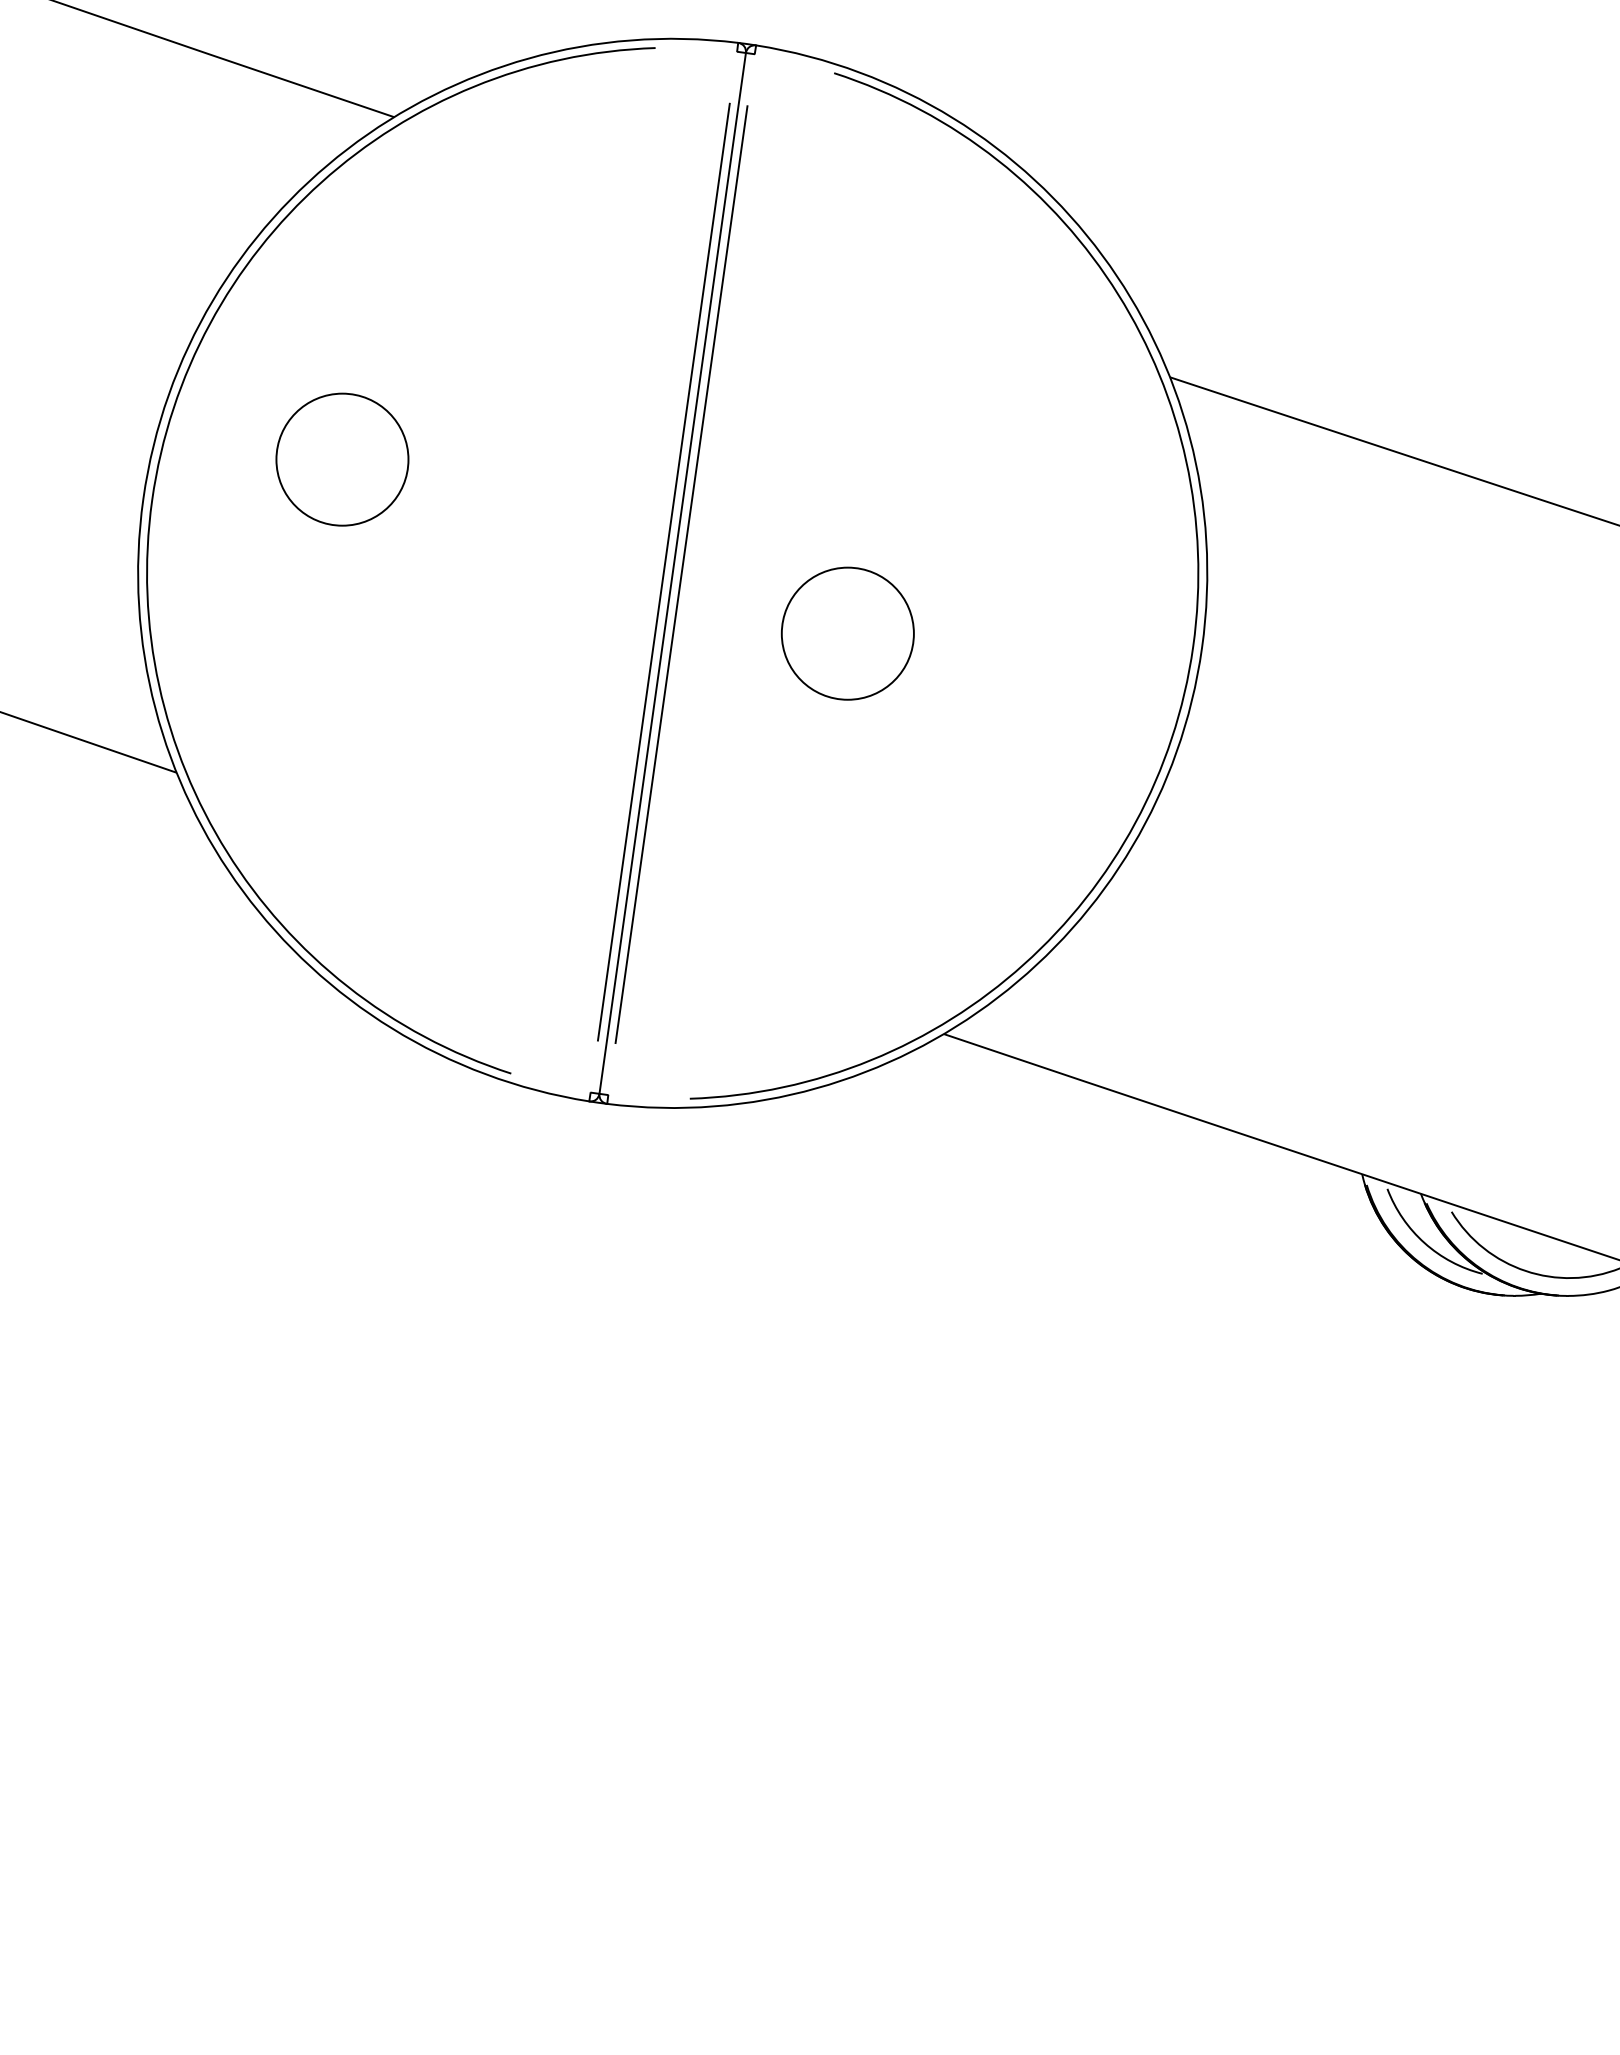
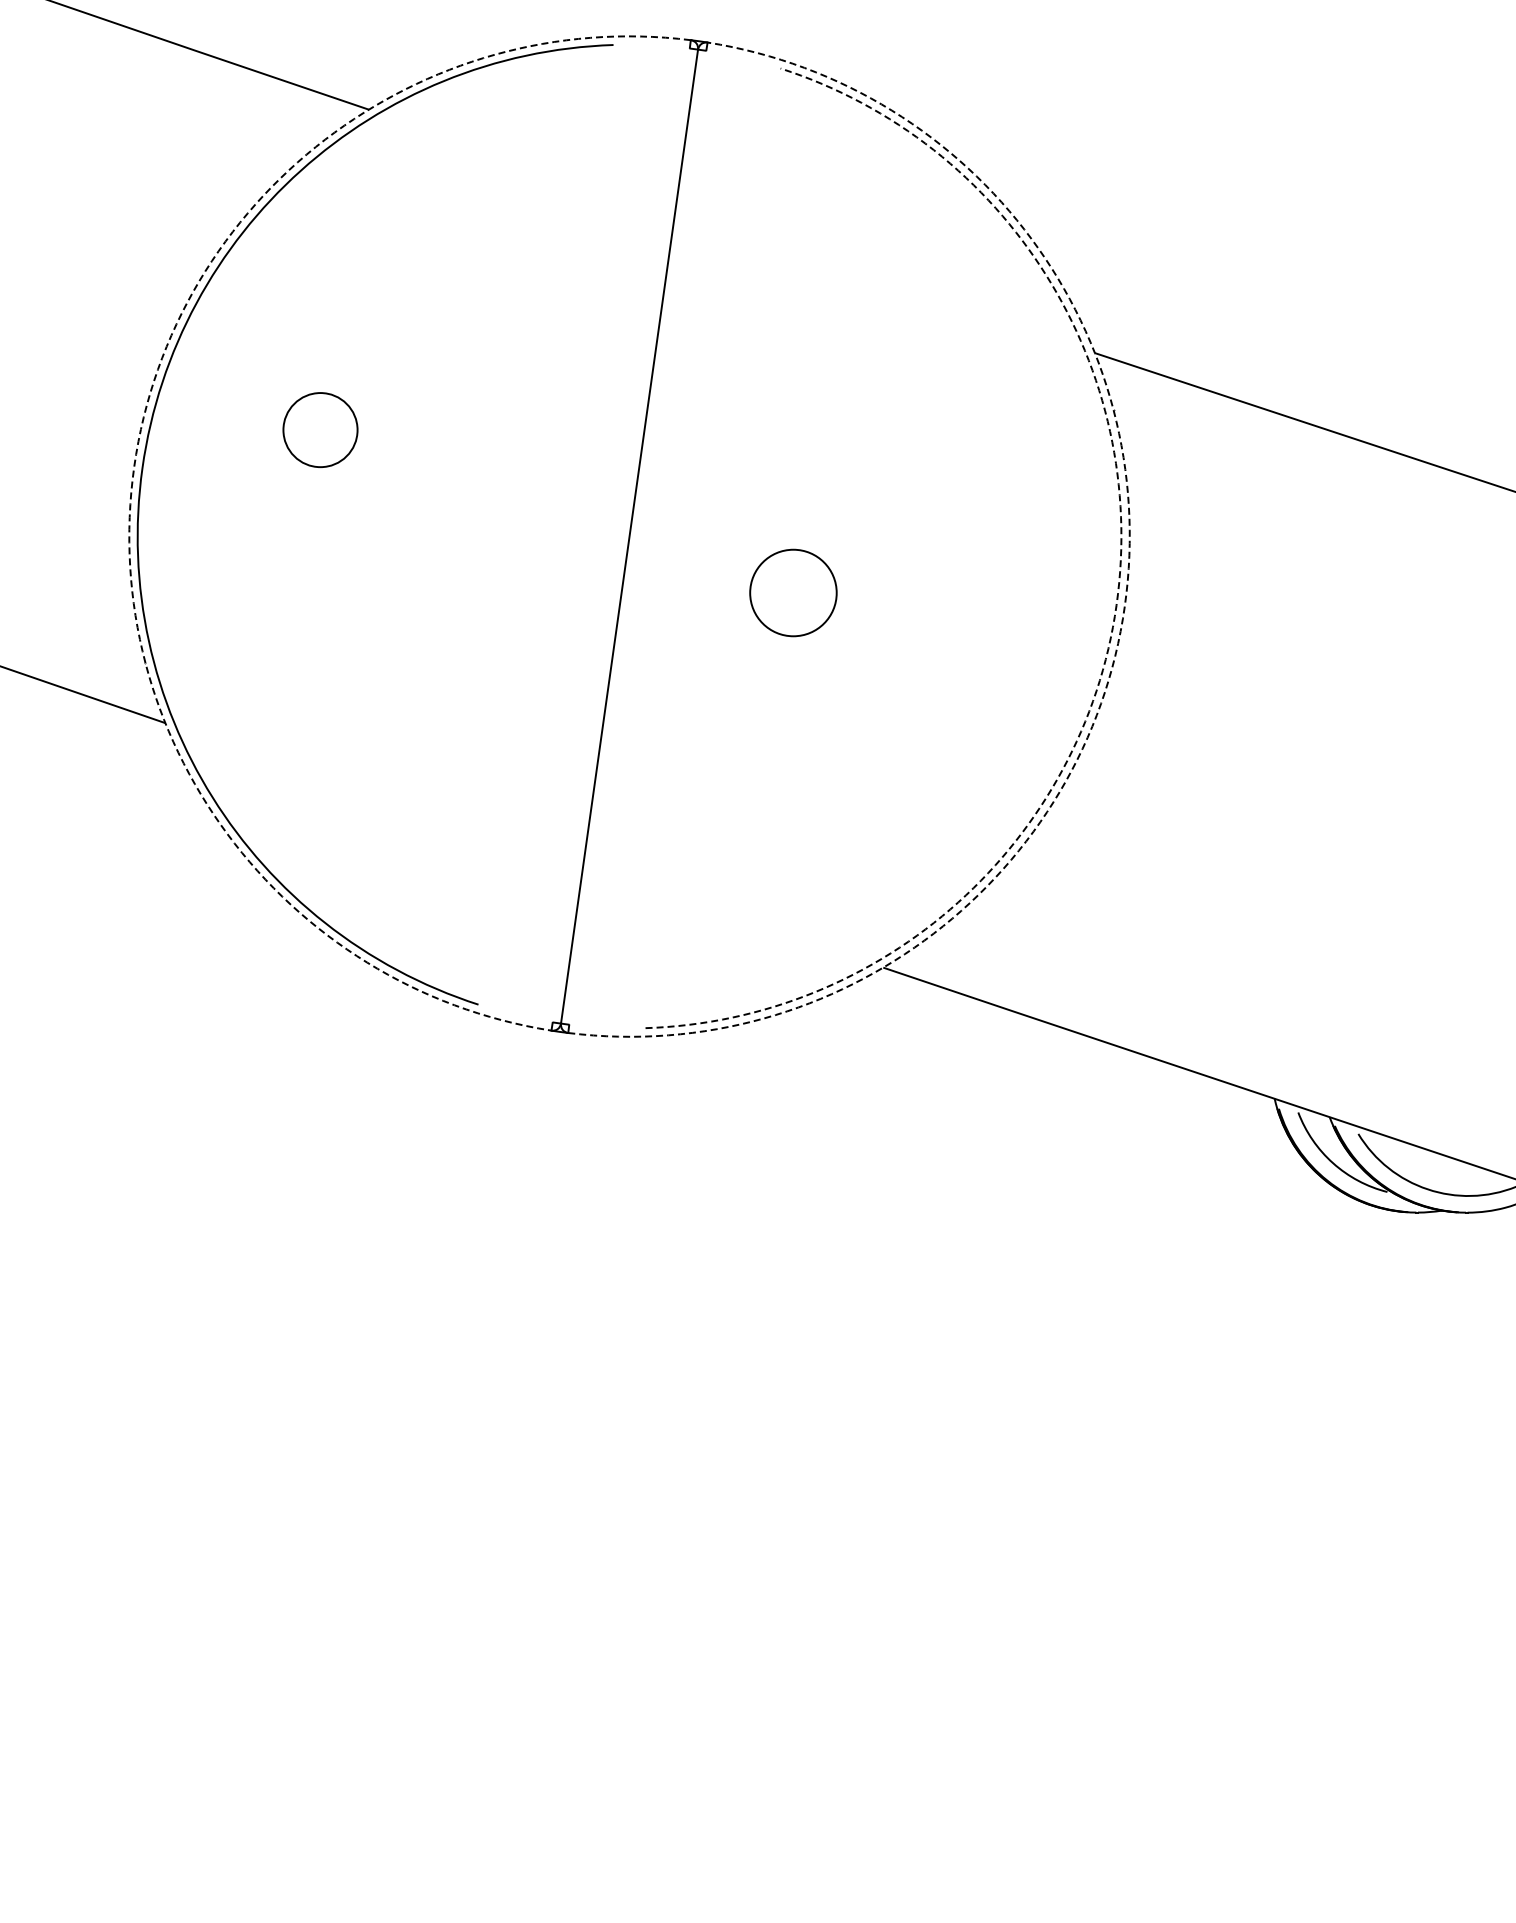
circle: (342, 458) -> (320, 429), size x0.6
arc: (143, 498) -> (134, 466), solid -> dashed
line: (663, 572) -> (620, 535), removed
line: (681, 574) -> (637, 537), removed
circle: (847, 633) -> (793, 592), size x0.7
arc: (1193, 647) -> (1116, 605), solid -> dashed
arc: (1201, 648) -> (1124, 606), solid -> dashed

